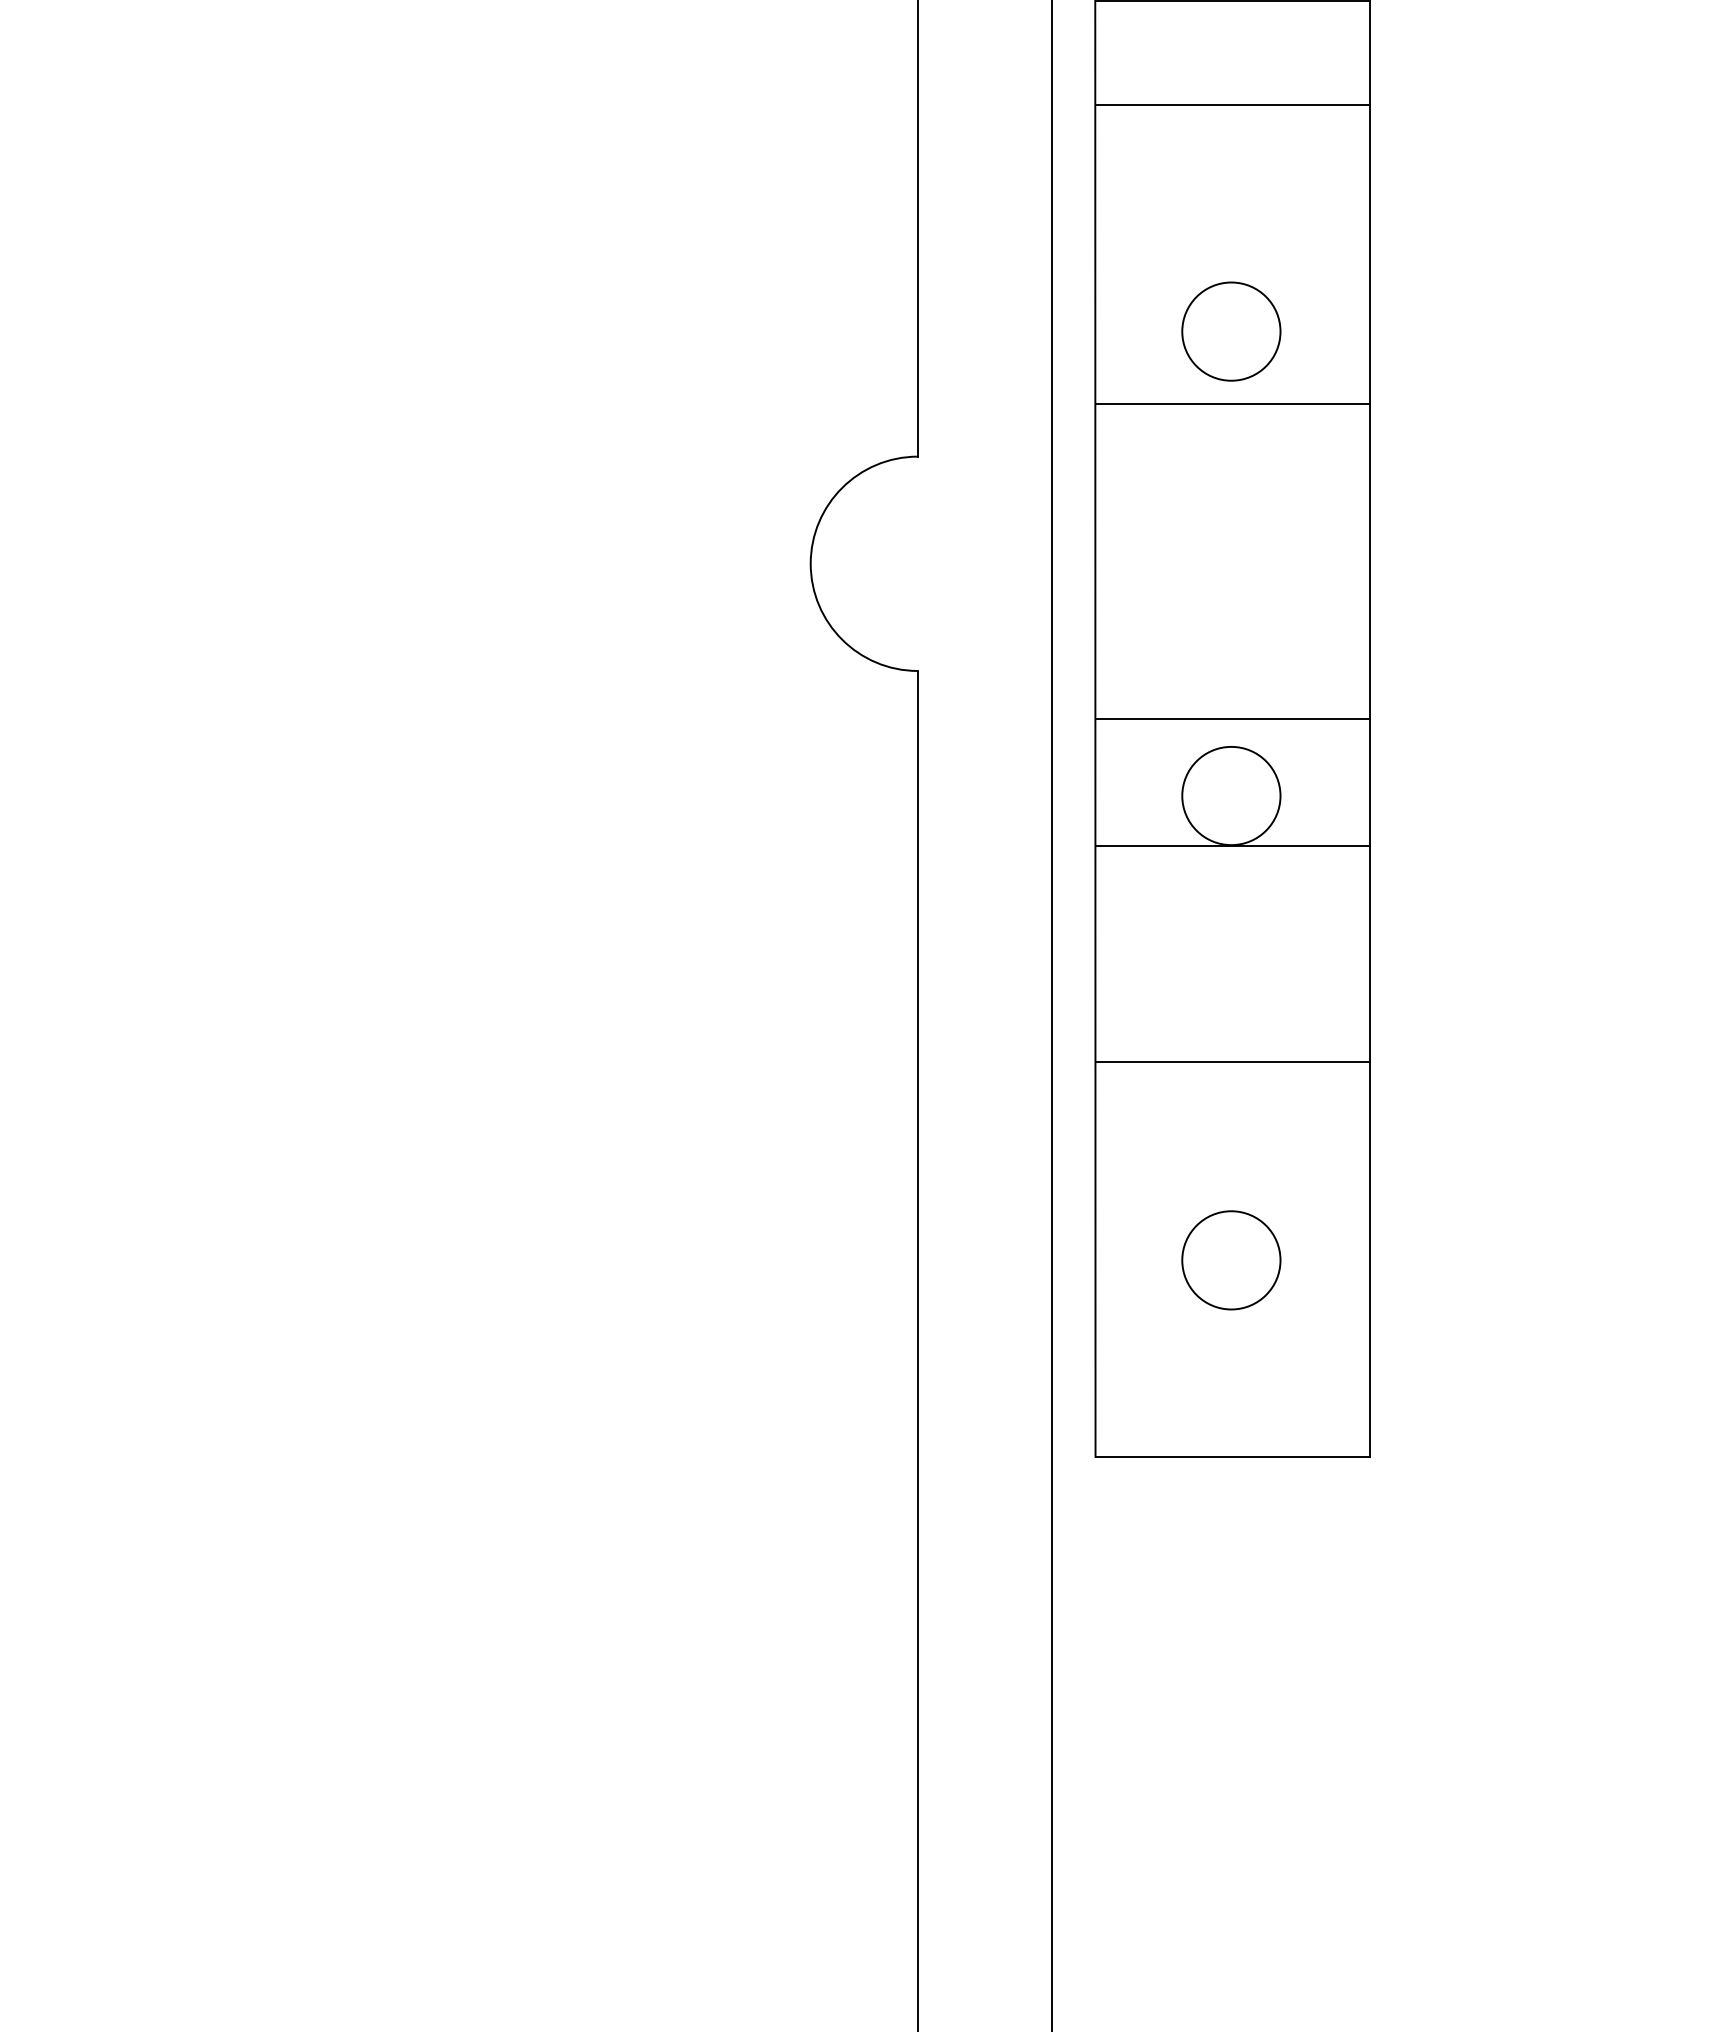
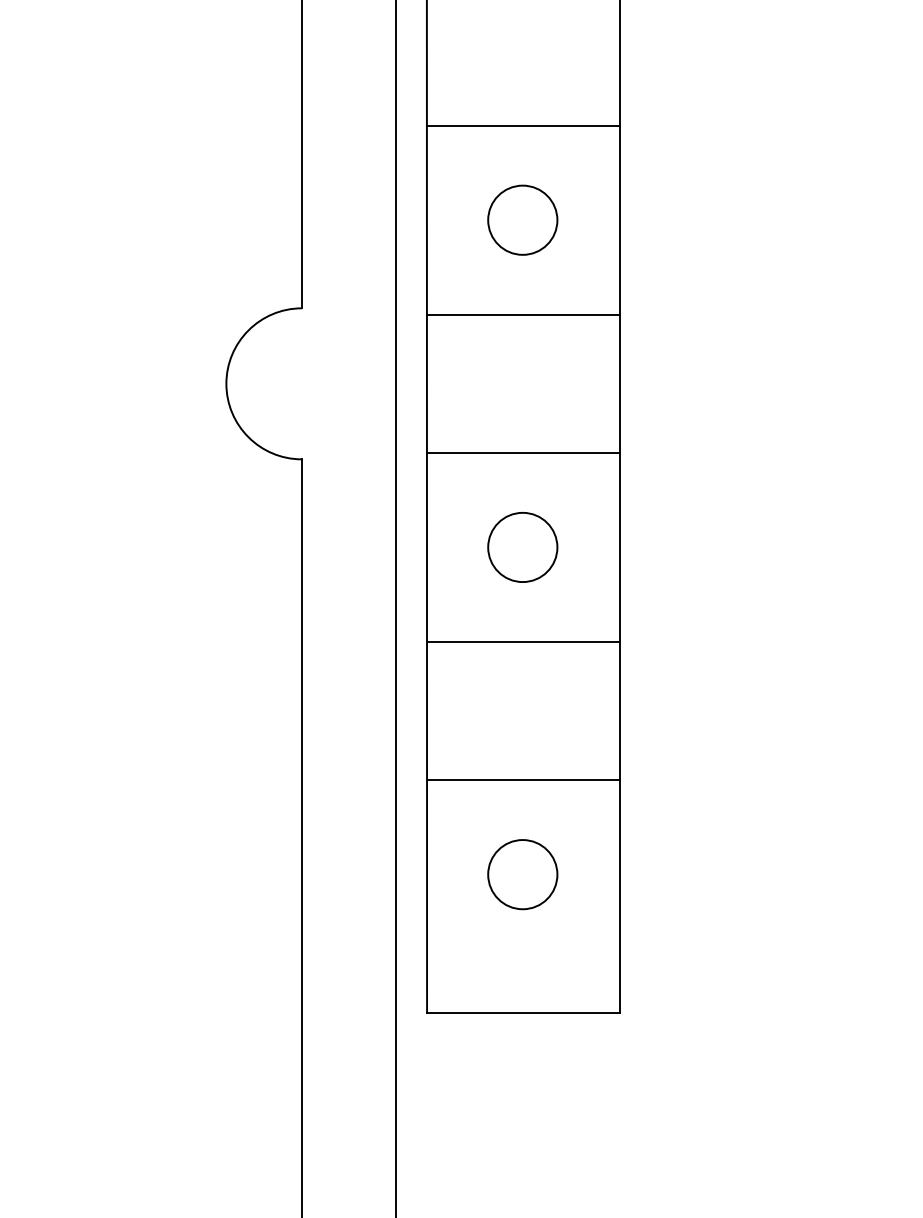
line: (1232, 104) -> (523, 125), moved
line: (1232, 403) -> (523, 314), moved
line: (1232, 719) -> (523, 453), moved
line: (1232, 845) -> (523, 641), moved
line: (1232, 1062) -> (523, 780), moved

